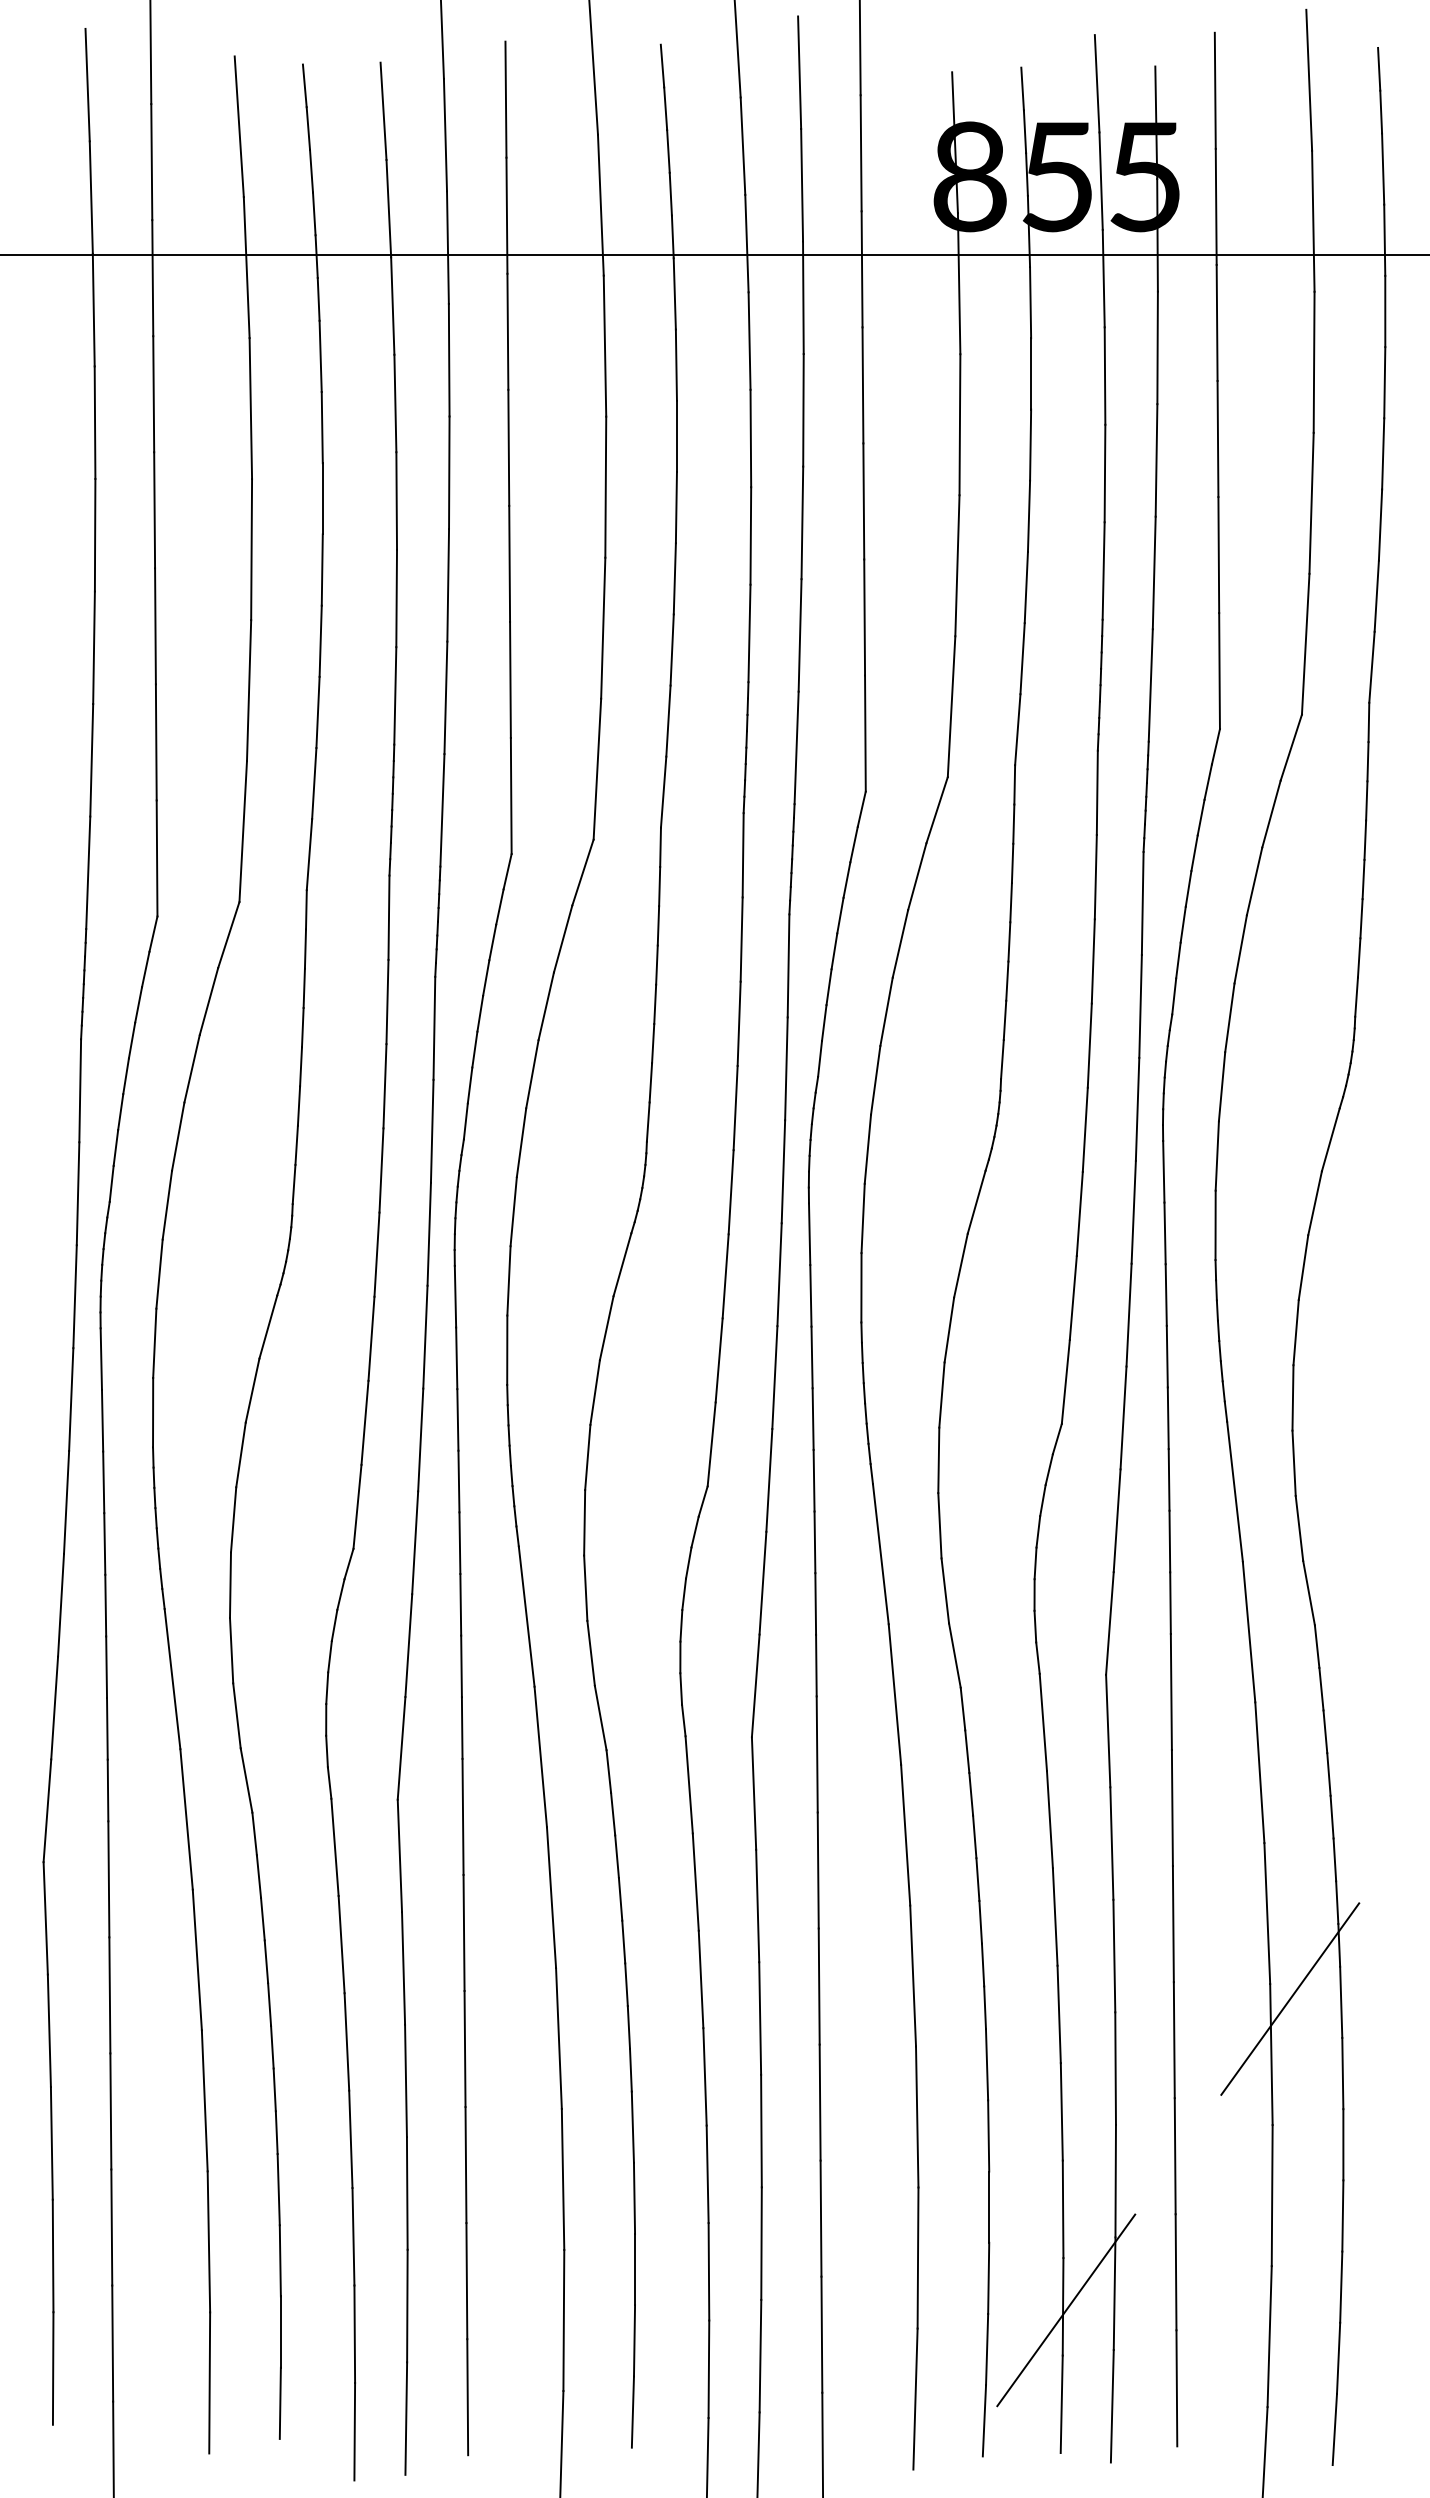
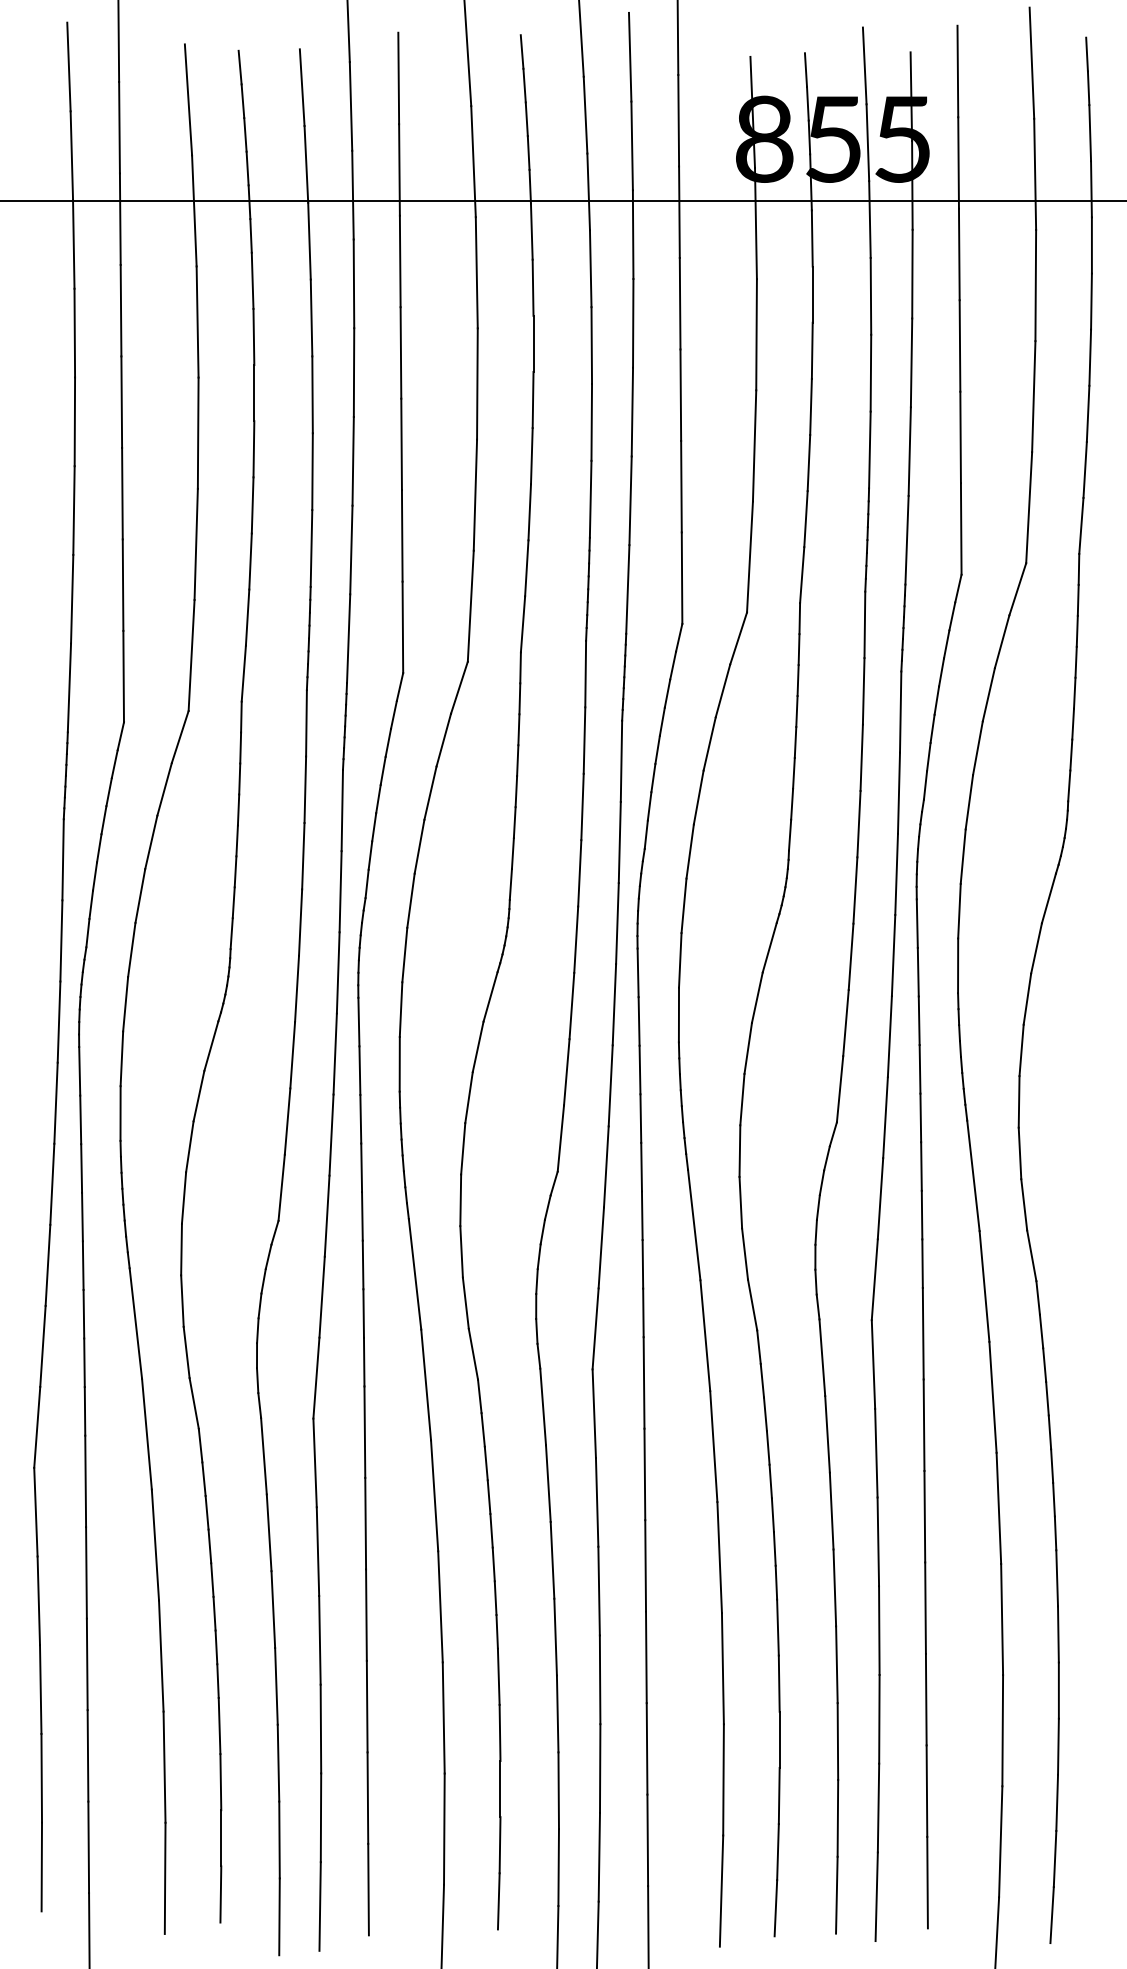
line: (1290, 1998) -> (1017, 1575), removed
line: (1066, 2310) -> (840, 1821), removed

